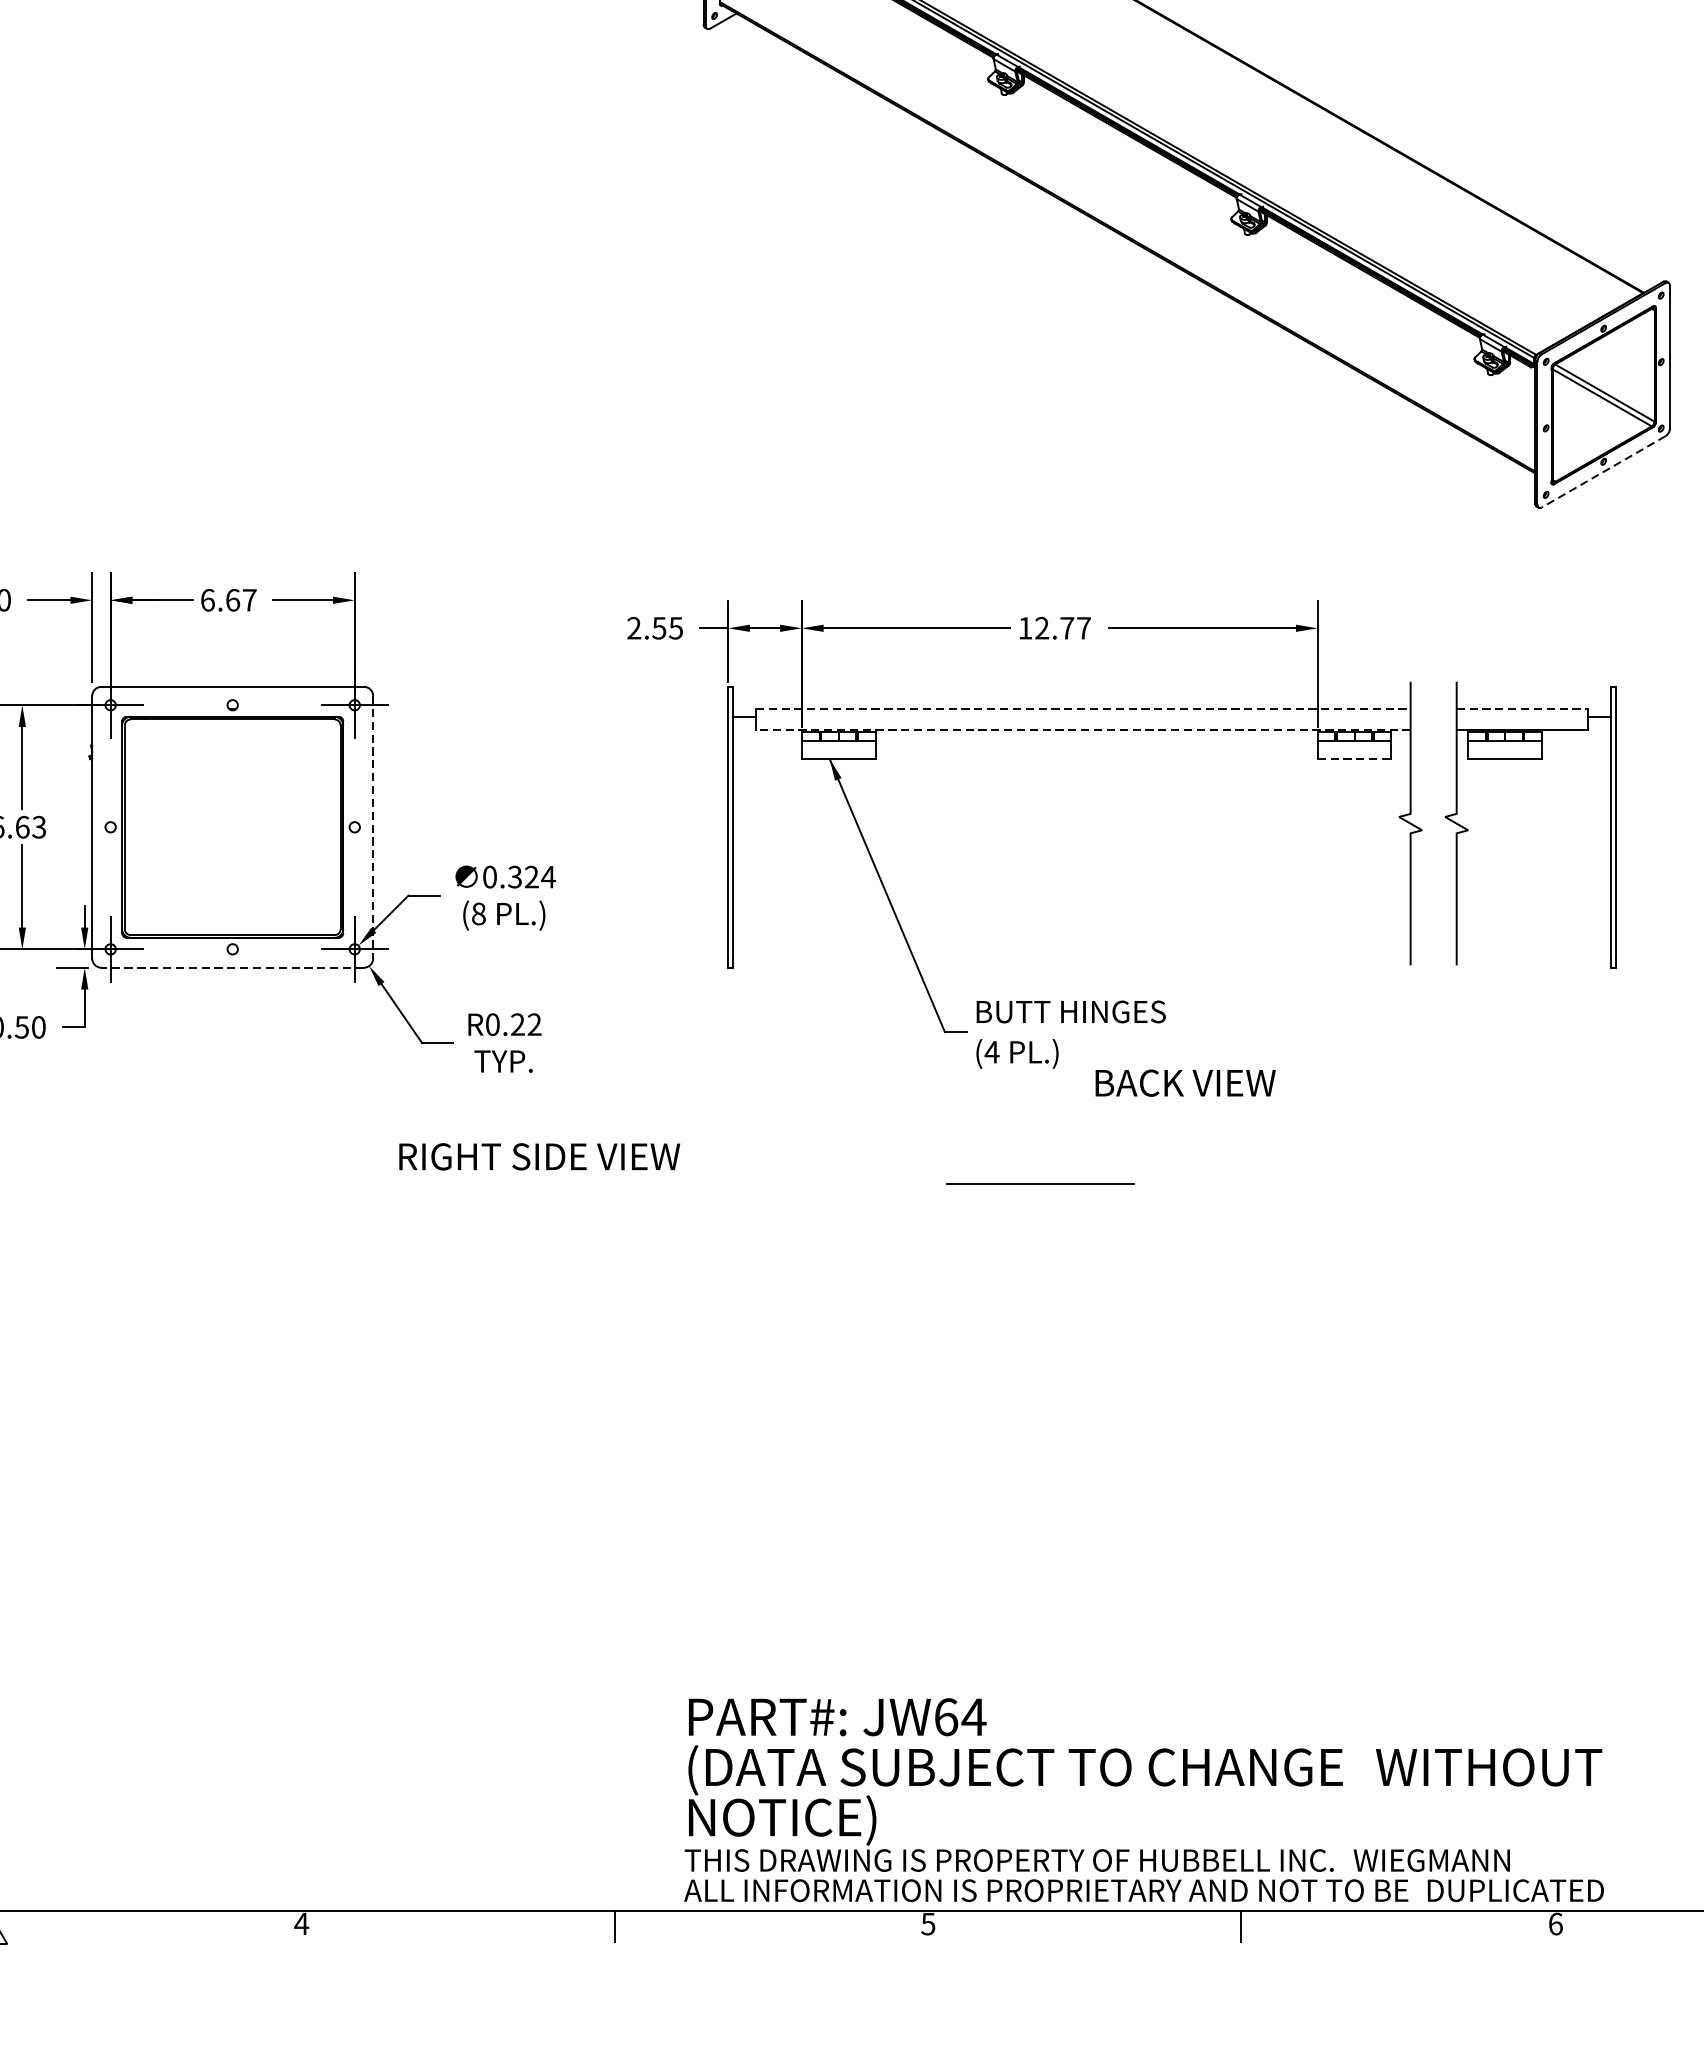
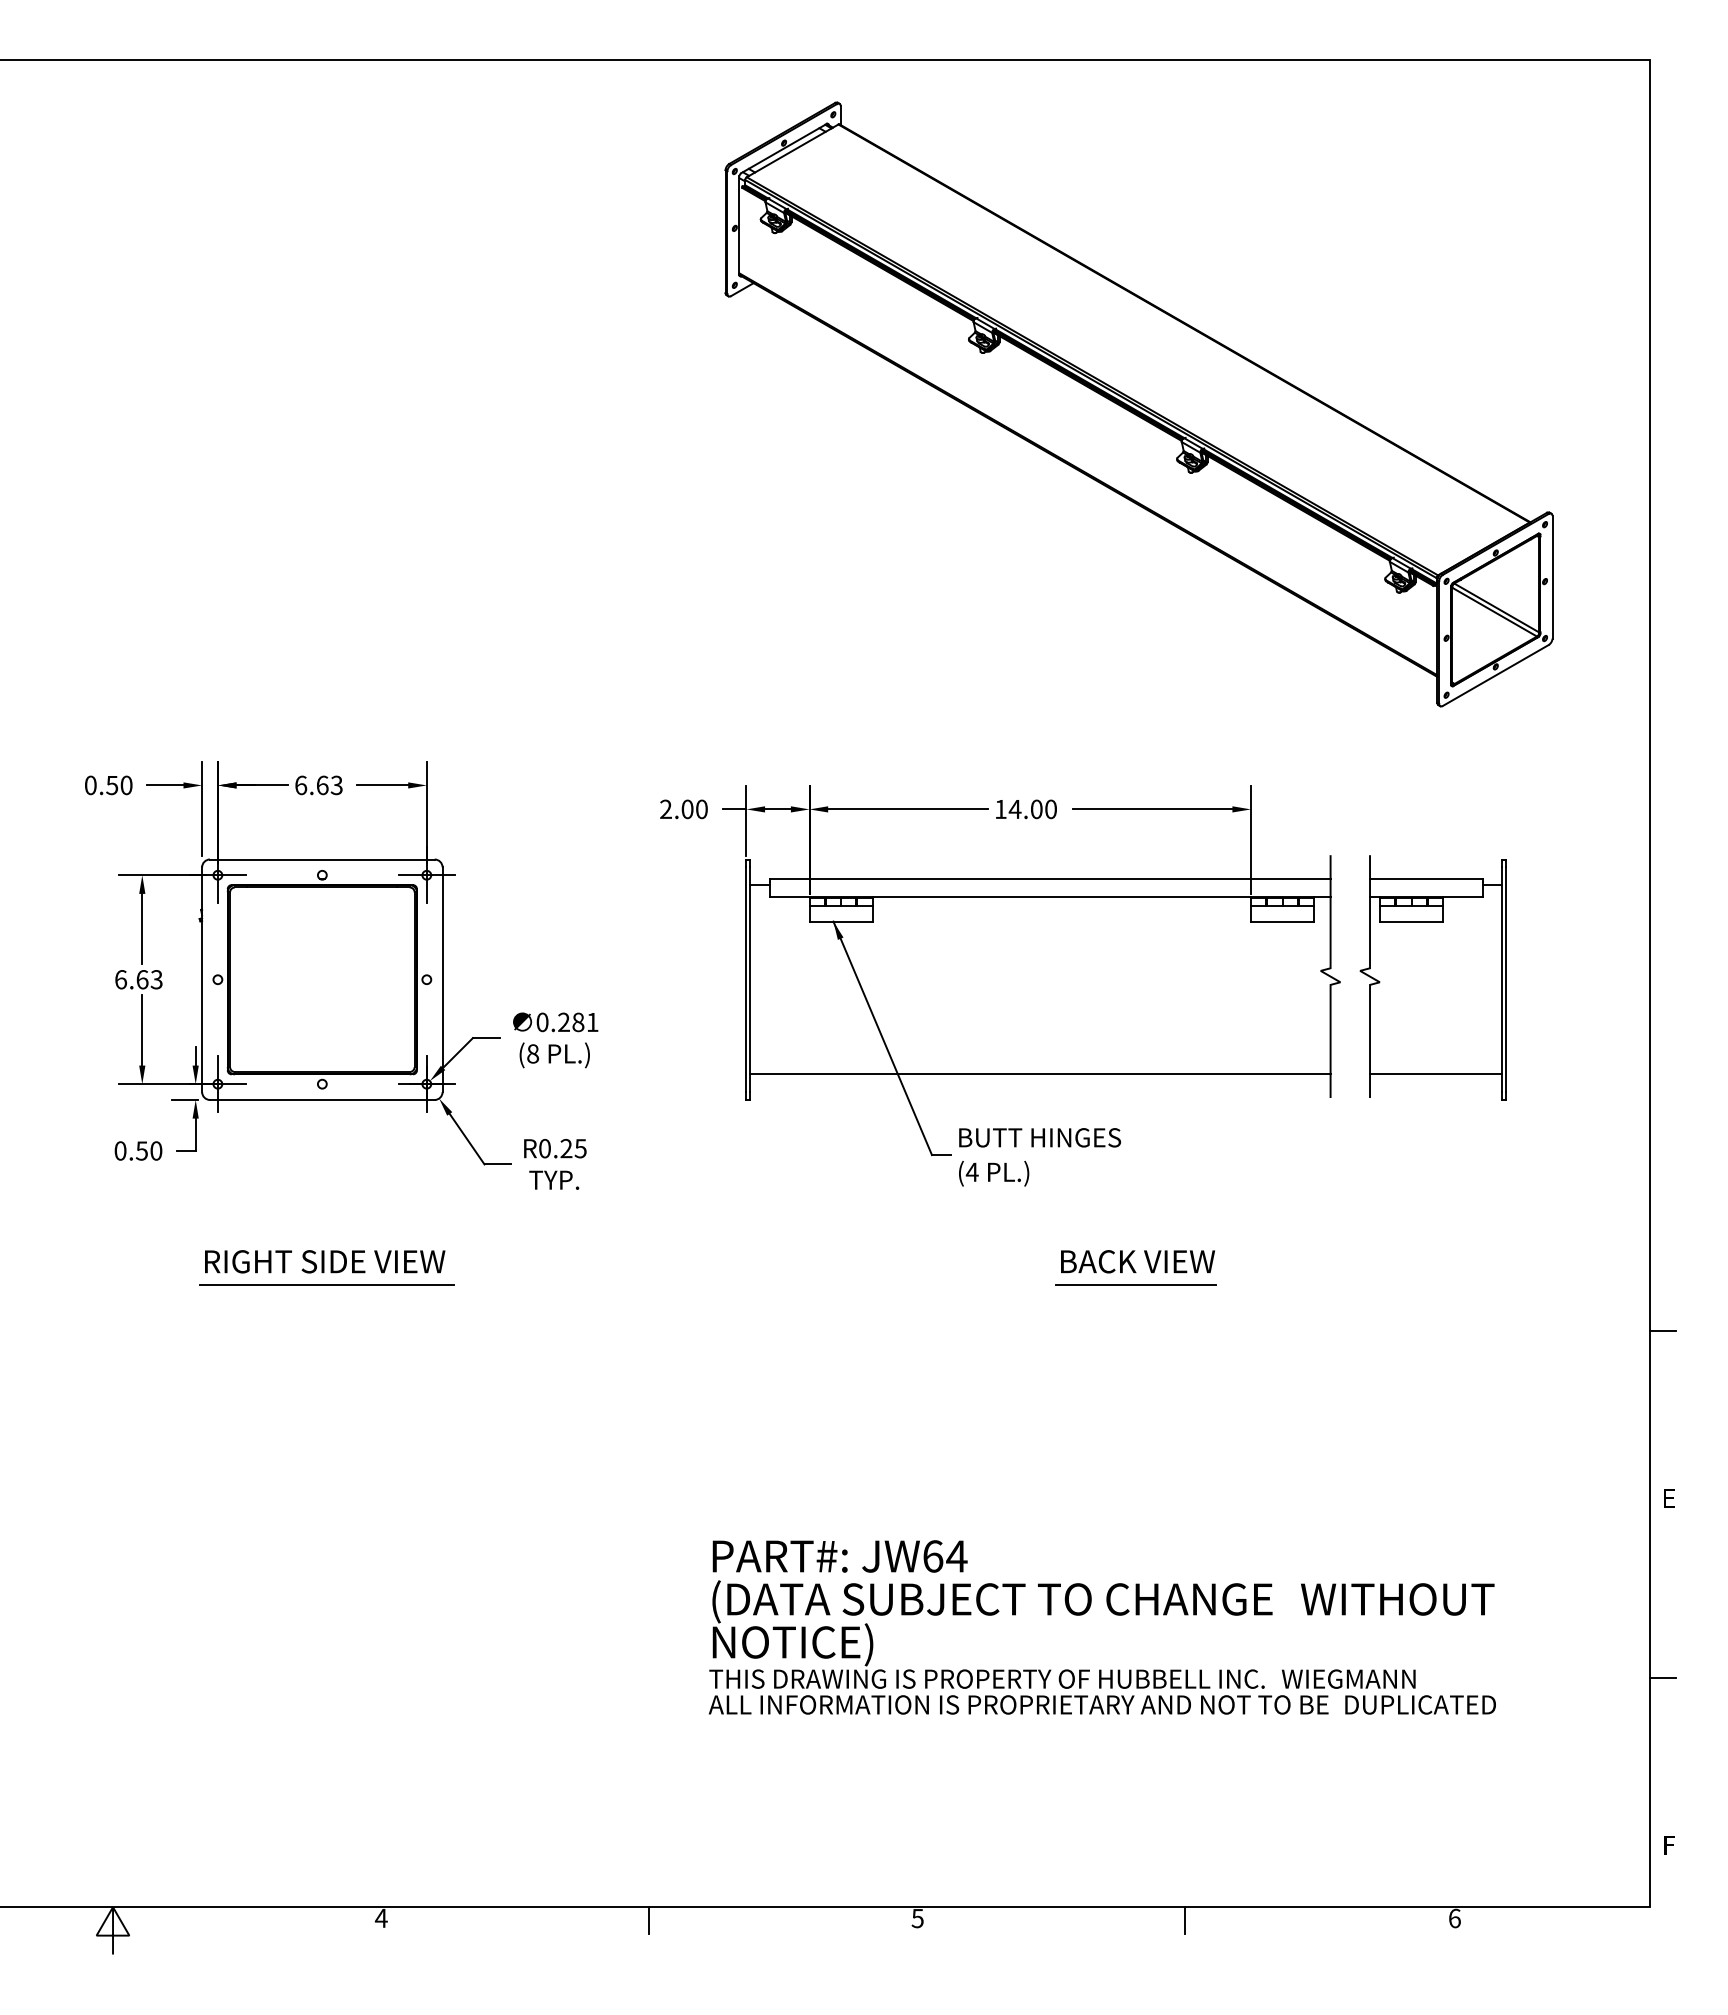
line: (1603, 471) -> (1495, 675), dashed -> solid
text: (249, 600) -> (336, 785), 6.67 -> 6.63
text: (667, 628) -> (694, 809), 2.55 -> 2.00
text: (1062, 628) -> (1032, 809), 12.77 -> 14.00
line: (1083, 709) -> (1050, 878), dashed -> solid
line: (1522, 709) -> (1426, 878), dashed -> solid
line: (1082, 730) -> (1049, 896), dashed -> solid
line: (1354, 759) -> (1282, 921), dashed -> solid
line: (373, 828) -> (442, 980), dashed -> solid
text: (531, 877) -> (578, 1022), 0.324 -> 0.281
line: (1071, 938) -> (1040, 1074), added
line: (1534, 938) -> (1436, 1074), added
line: (231, 967) -> (321, 1099), dashed -> solid
text: (534, 1024) -> (580, 1148), R0.22 -> R0.25
text: (1186, 1082) -> (1138, 1261), moved
text: (540, 1156) -> (325, 1261), moved
line: (237, 1183) -> (326, 1284), added
line: (1040, 1183) -> (1135, 1284), moved
text: (1142, 1800) -> (1101, 1627), moved

